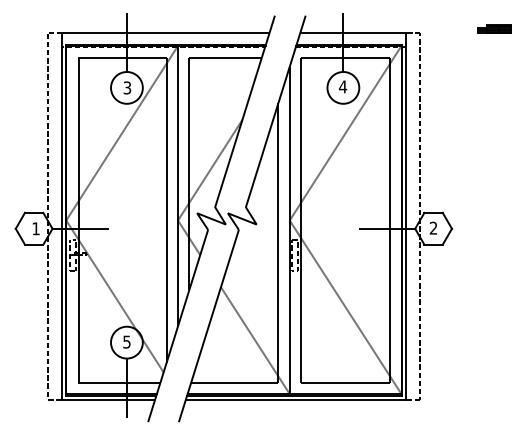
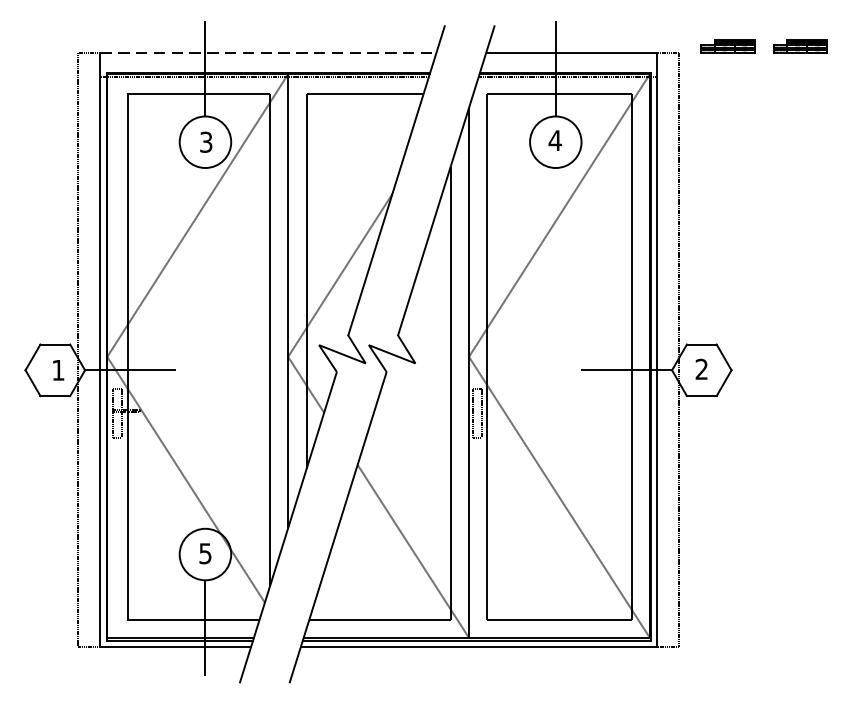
part: (449, 28) -> (727, 46), added
line: (165, 32) -> (267, 52), solid -> dashed

